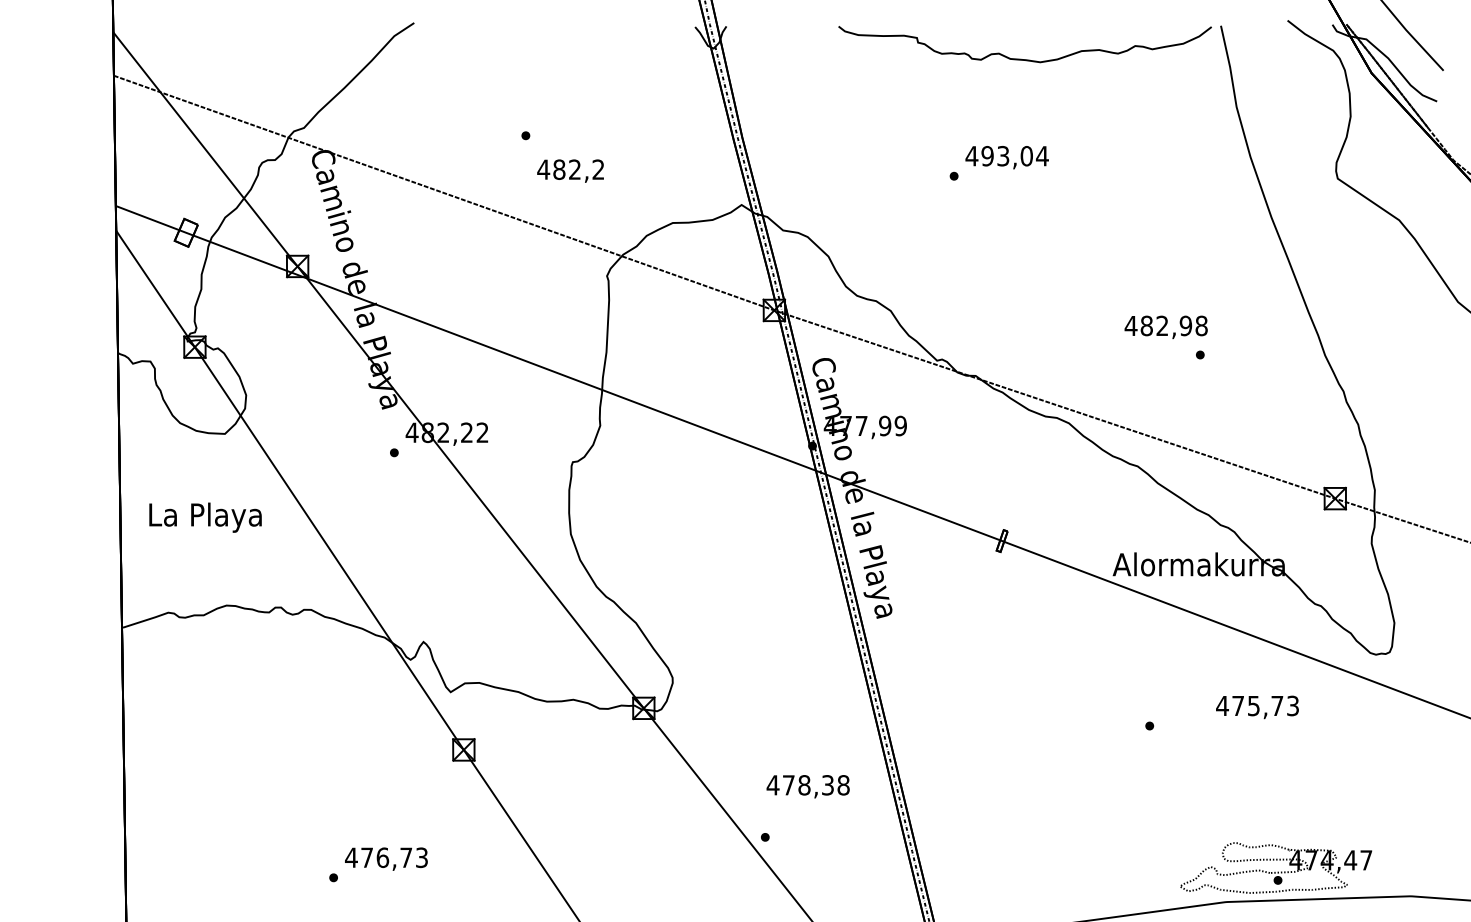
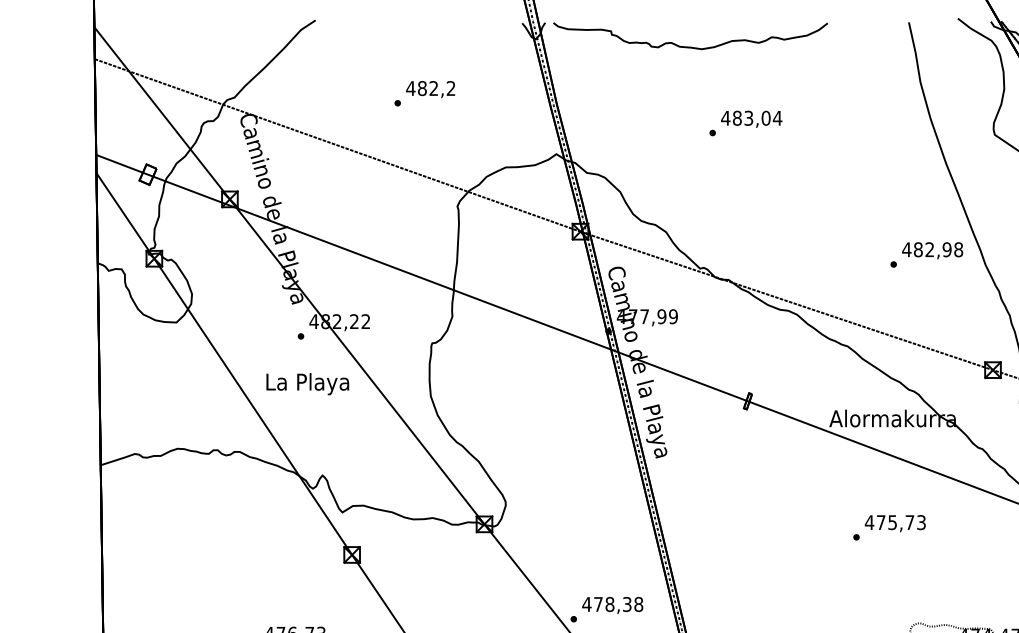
curve: (1021, 58) -> (687, 46), moved
text: (987, 156) -> (737, 118), 493,04 -> 483,04
text: (570, 170) -> (430, 89), moved
text: (1165, 326) -> (932, 250), moved
text: (205, 517) -> (307, 384), moved
text: (1257, 707) -> (895, 523), moved
text: (807, 786) -> (612, 605), moved

